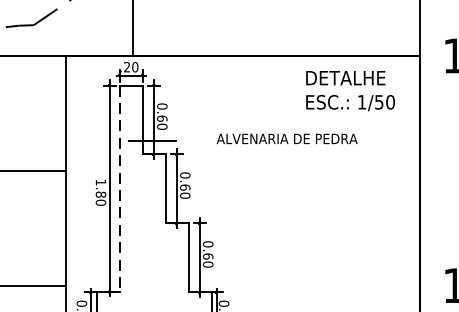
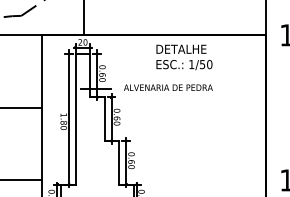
text: (350, 91) -> (184, 57), moved
text: (287, 138) -> (168, 87), moved
line: (119, 189) -> (75, 119), dashed -> solid

